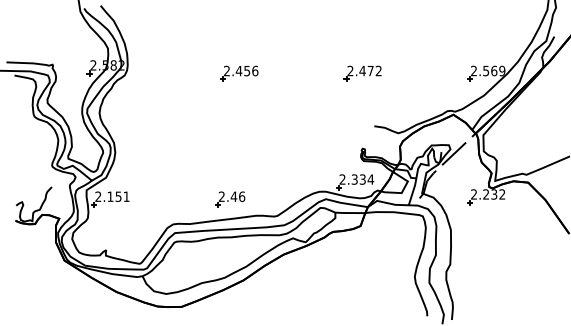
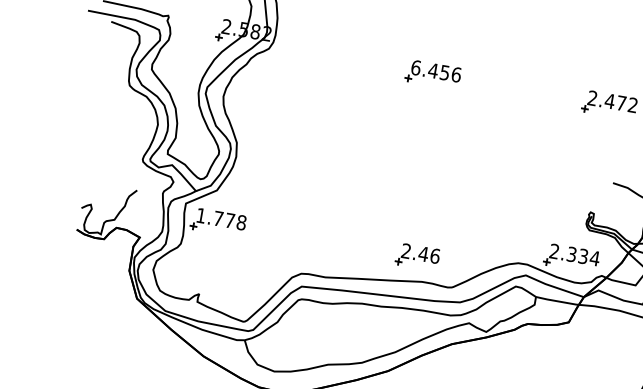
text: (227, 70) -> (416, 67), 2.456 -> 6.456
text: (112, 196) -> (221, 218), 2.151 -> 1.778
part: (230, 199) -> (417, 257), moved

